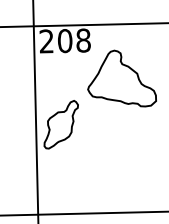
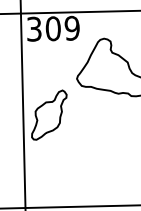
text: (64, 40) -> (52, 28), 208 -> 309

